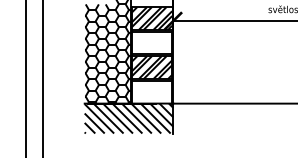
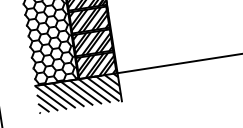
hatch: (152, 42) -> (89, 19), added
hatch: (152, 91) -> (96, 64), added

